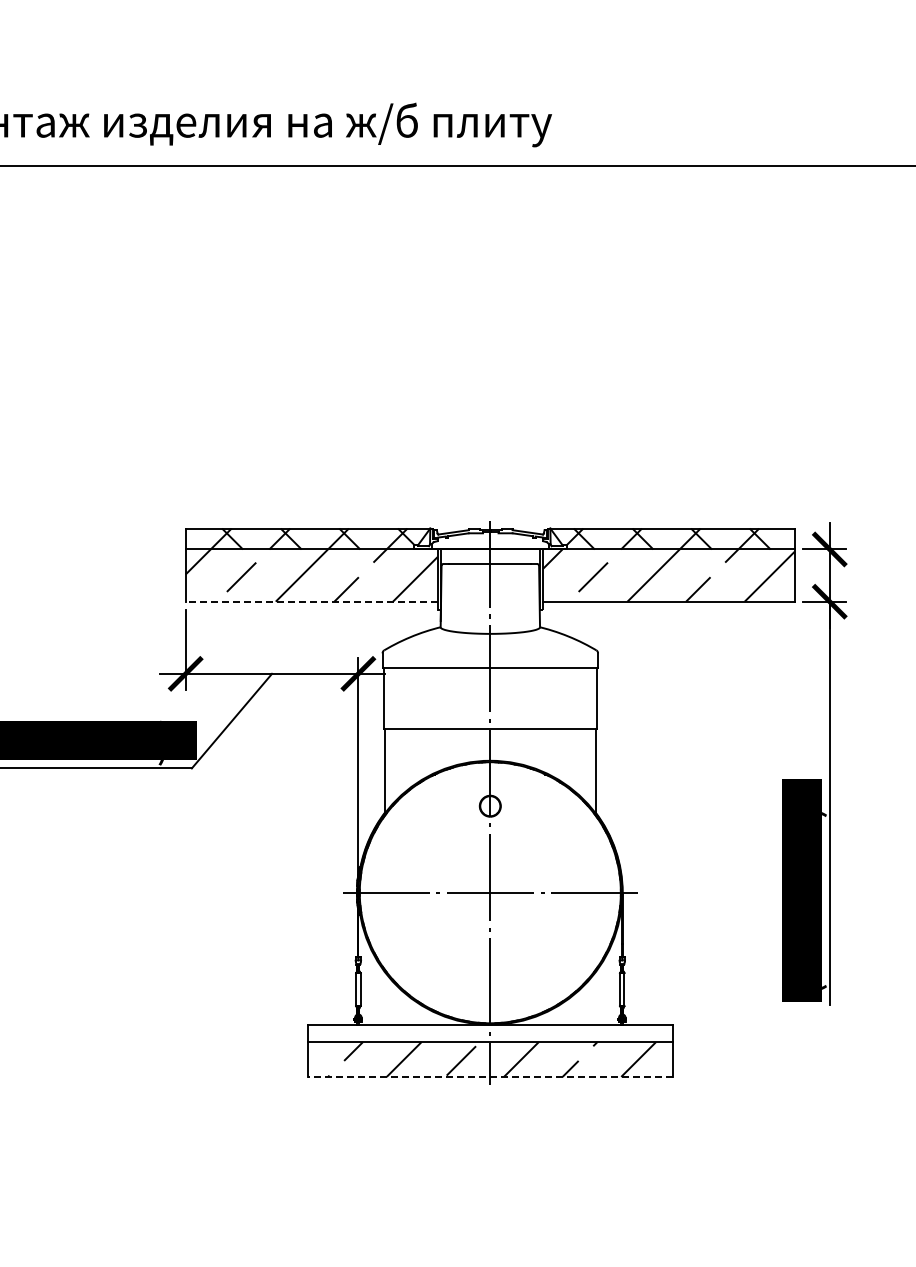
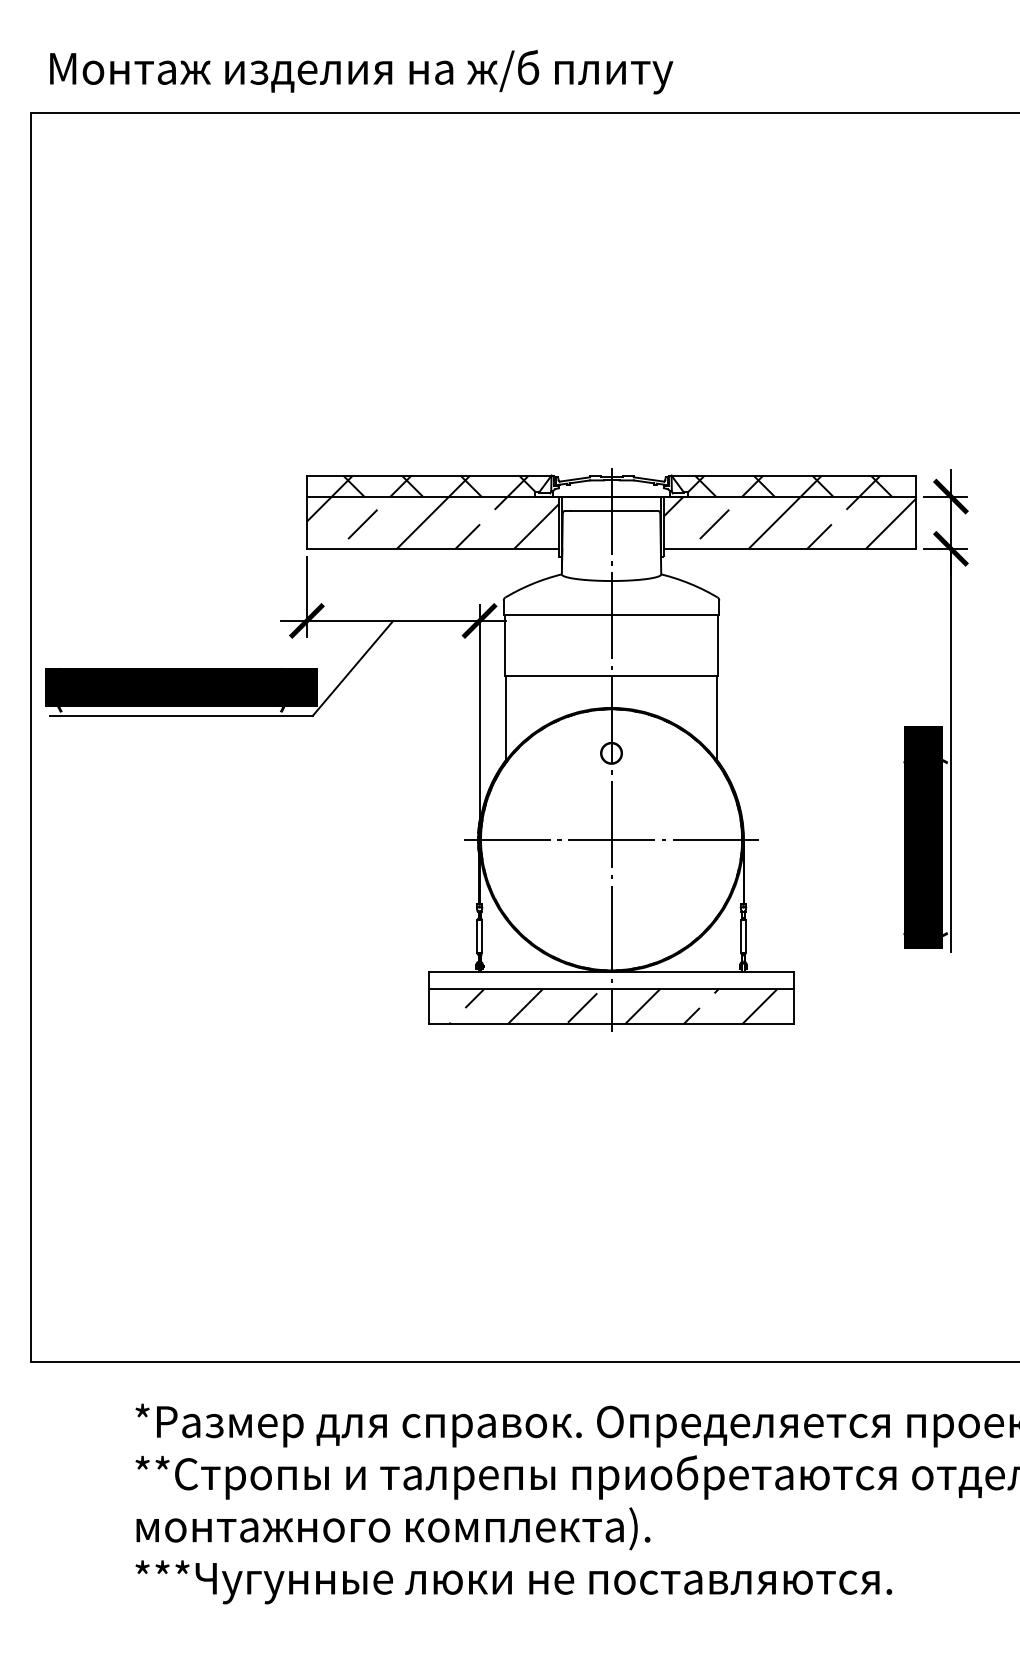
line: (311, 601) -> (432, 548), dashed -> solid
line: (490, 1077) -> (611, 1024), dashed -> solid

